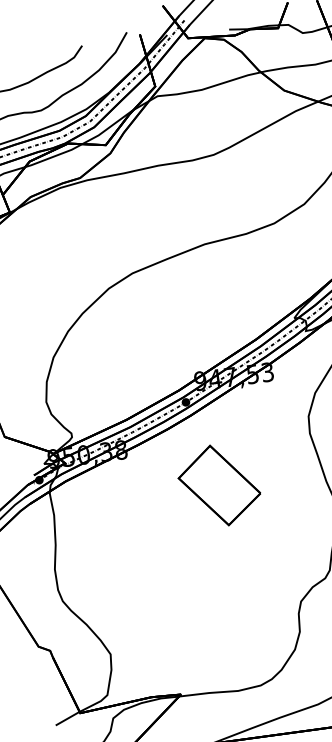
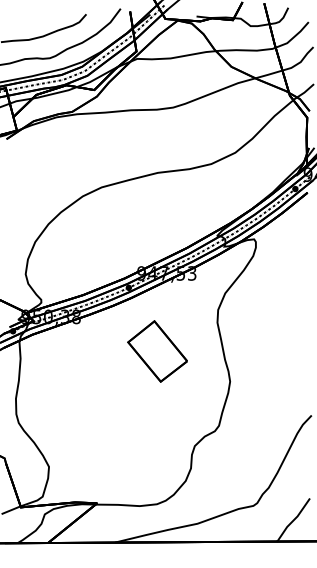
part: (219, 485) -> (157, 351), moved

